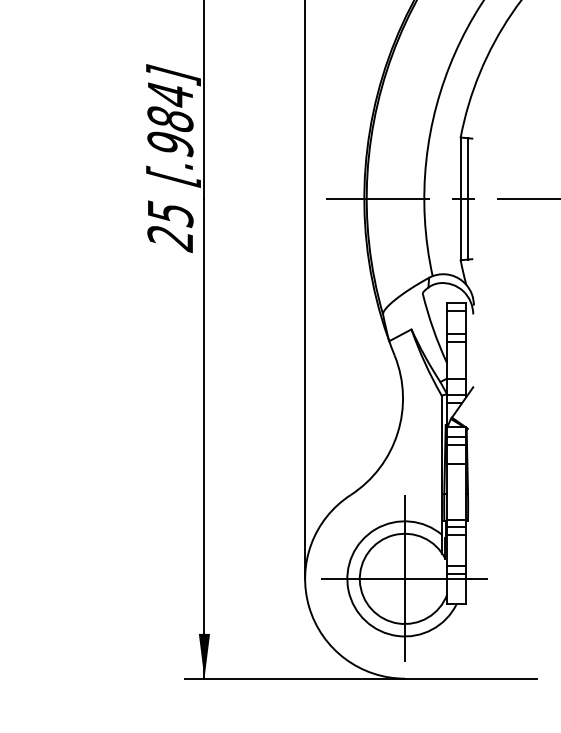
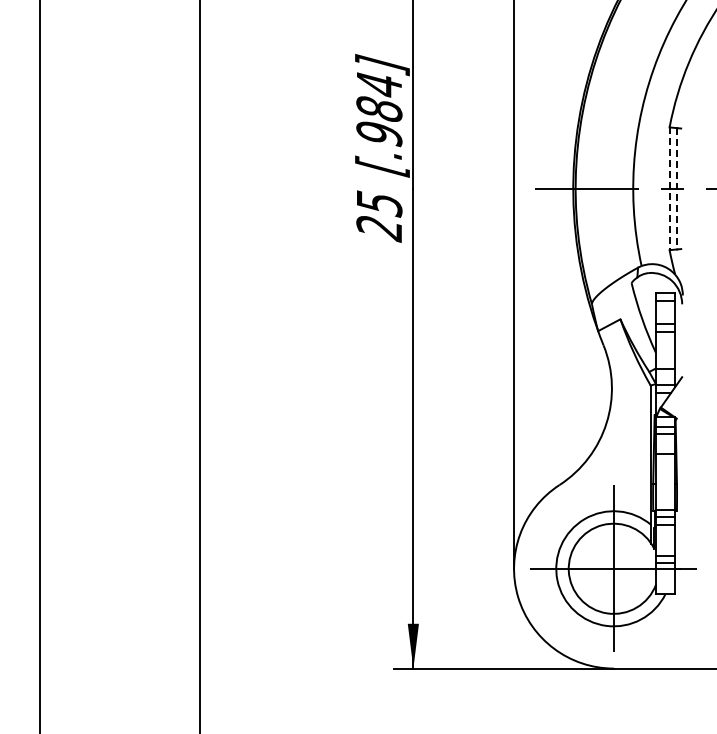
line: (468, 198) -> (677, 188), solid -> dashed
line: (460, 199) -> (669, 189), solid -> dashed

